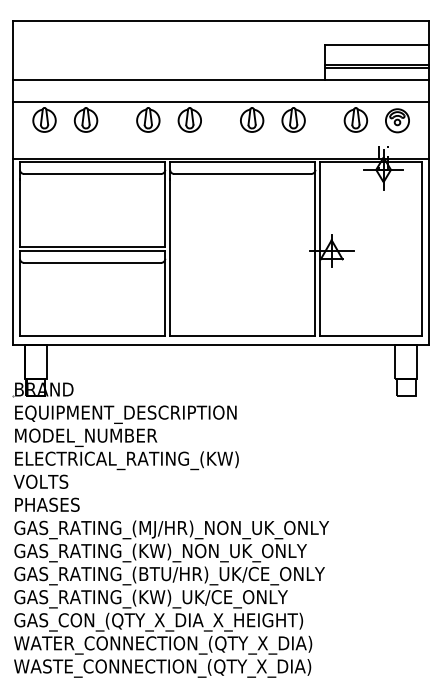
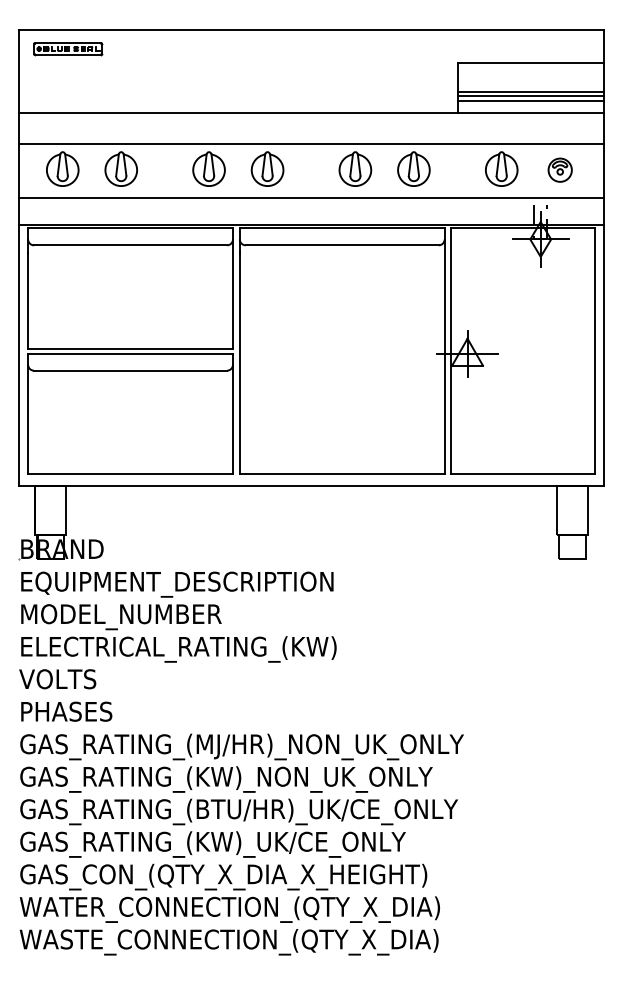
part: (48, 35) -> (68, 49), added
line: (376, 71) -> (530, 101), added
part: (396, 120) -> (559, 169), size x0.71
line: (221, 140) -> (311, 198), added

